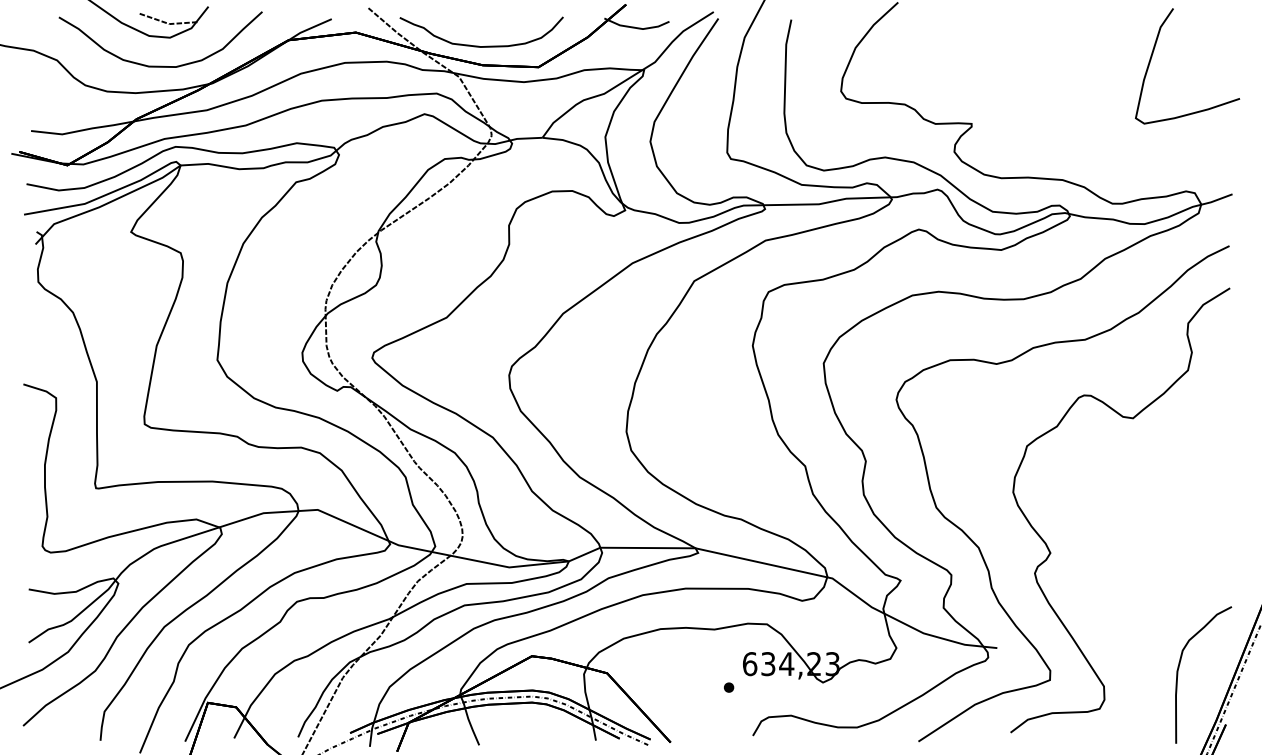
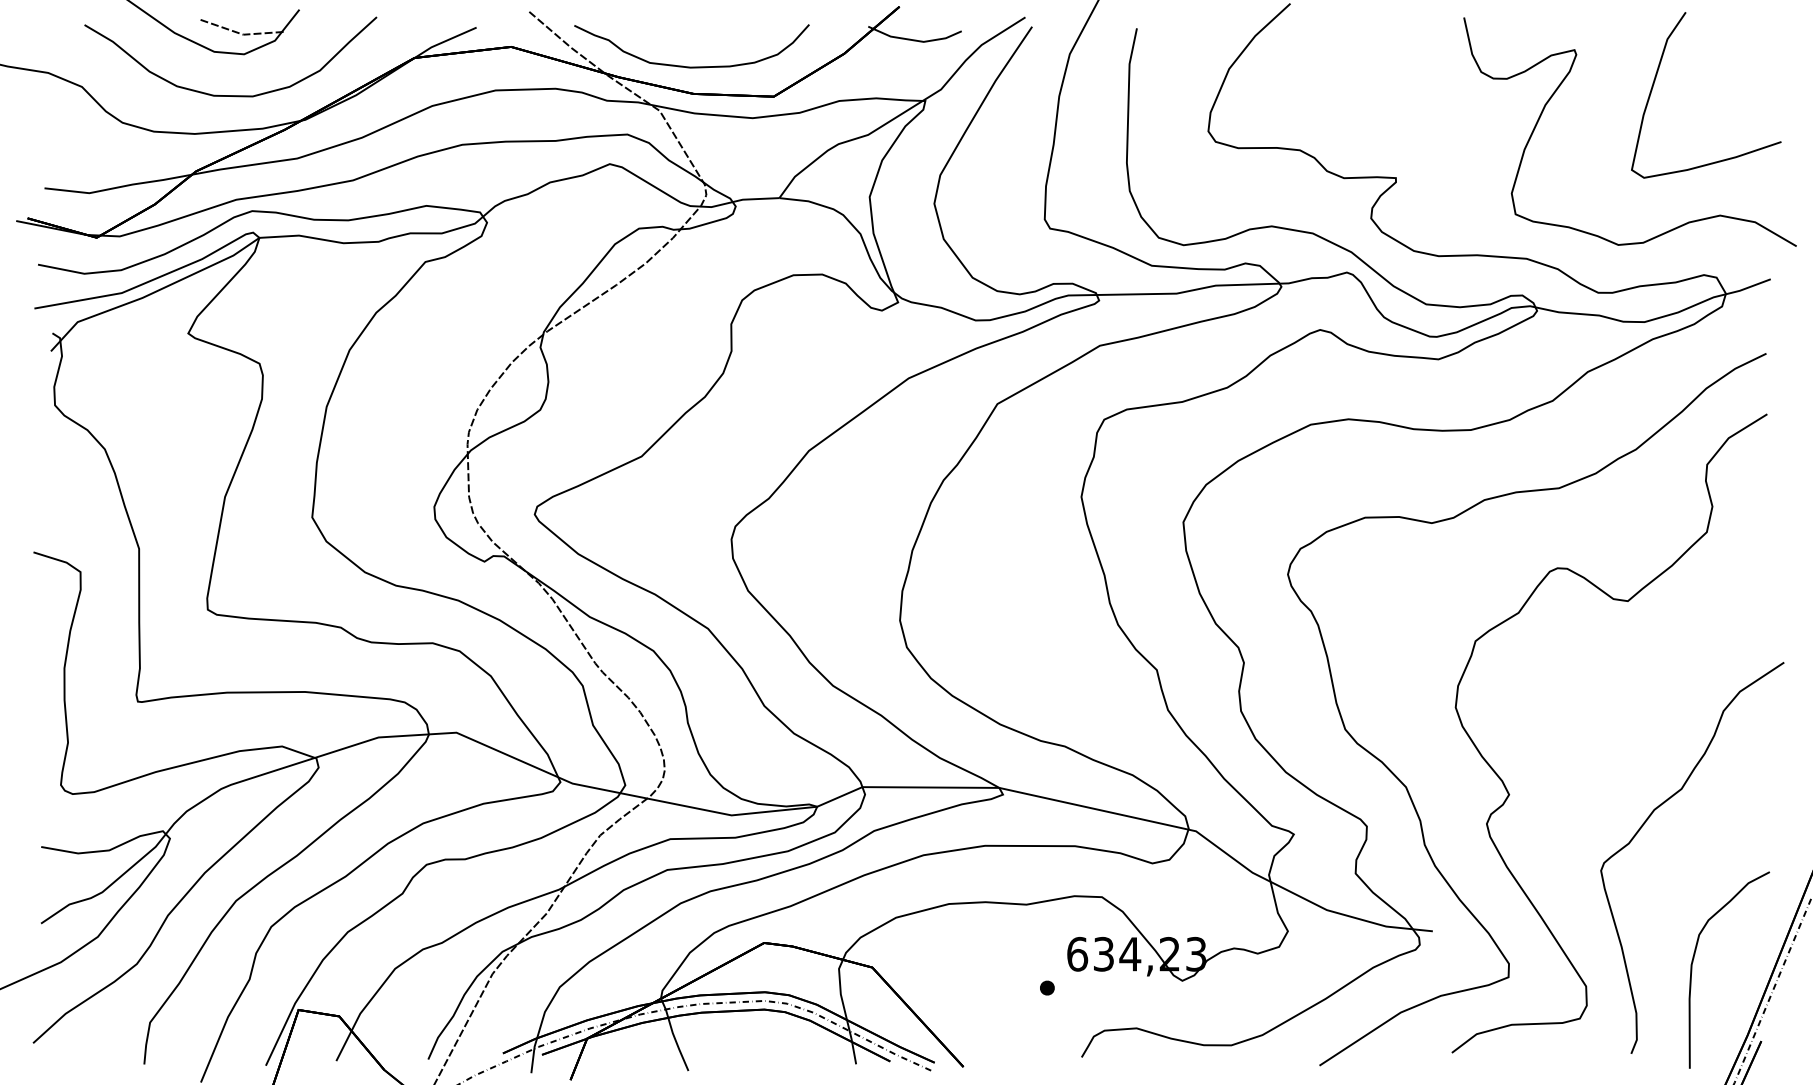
curve: (1088, 57) -> (1563, 82), added
curve: (1145, 573) -> (1645, 824), added

